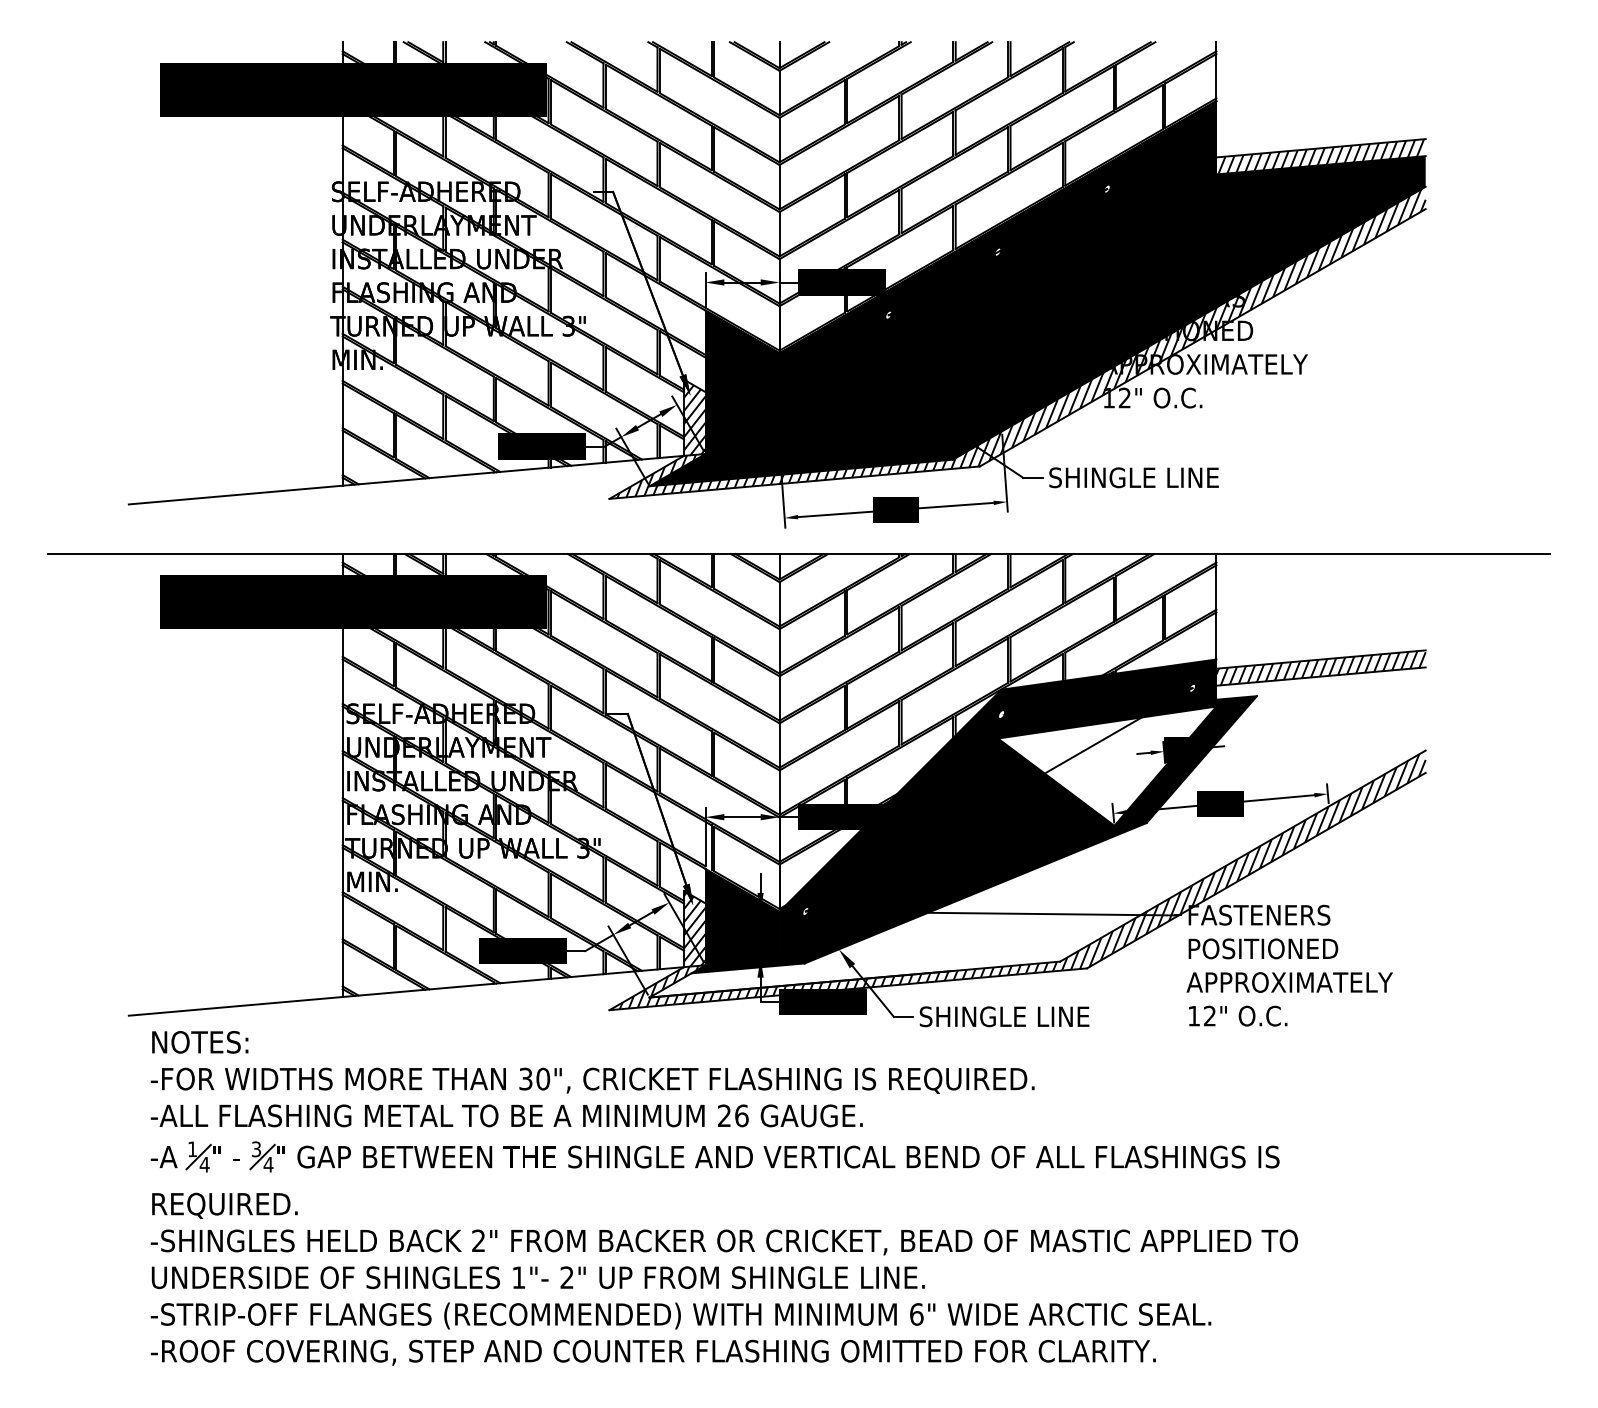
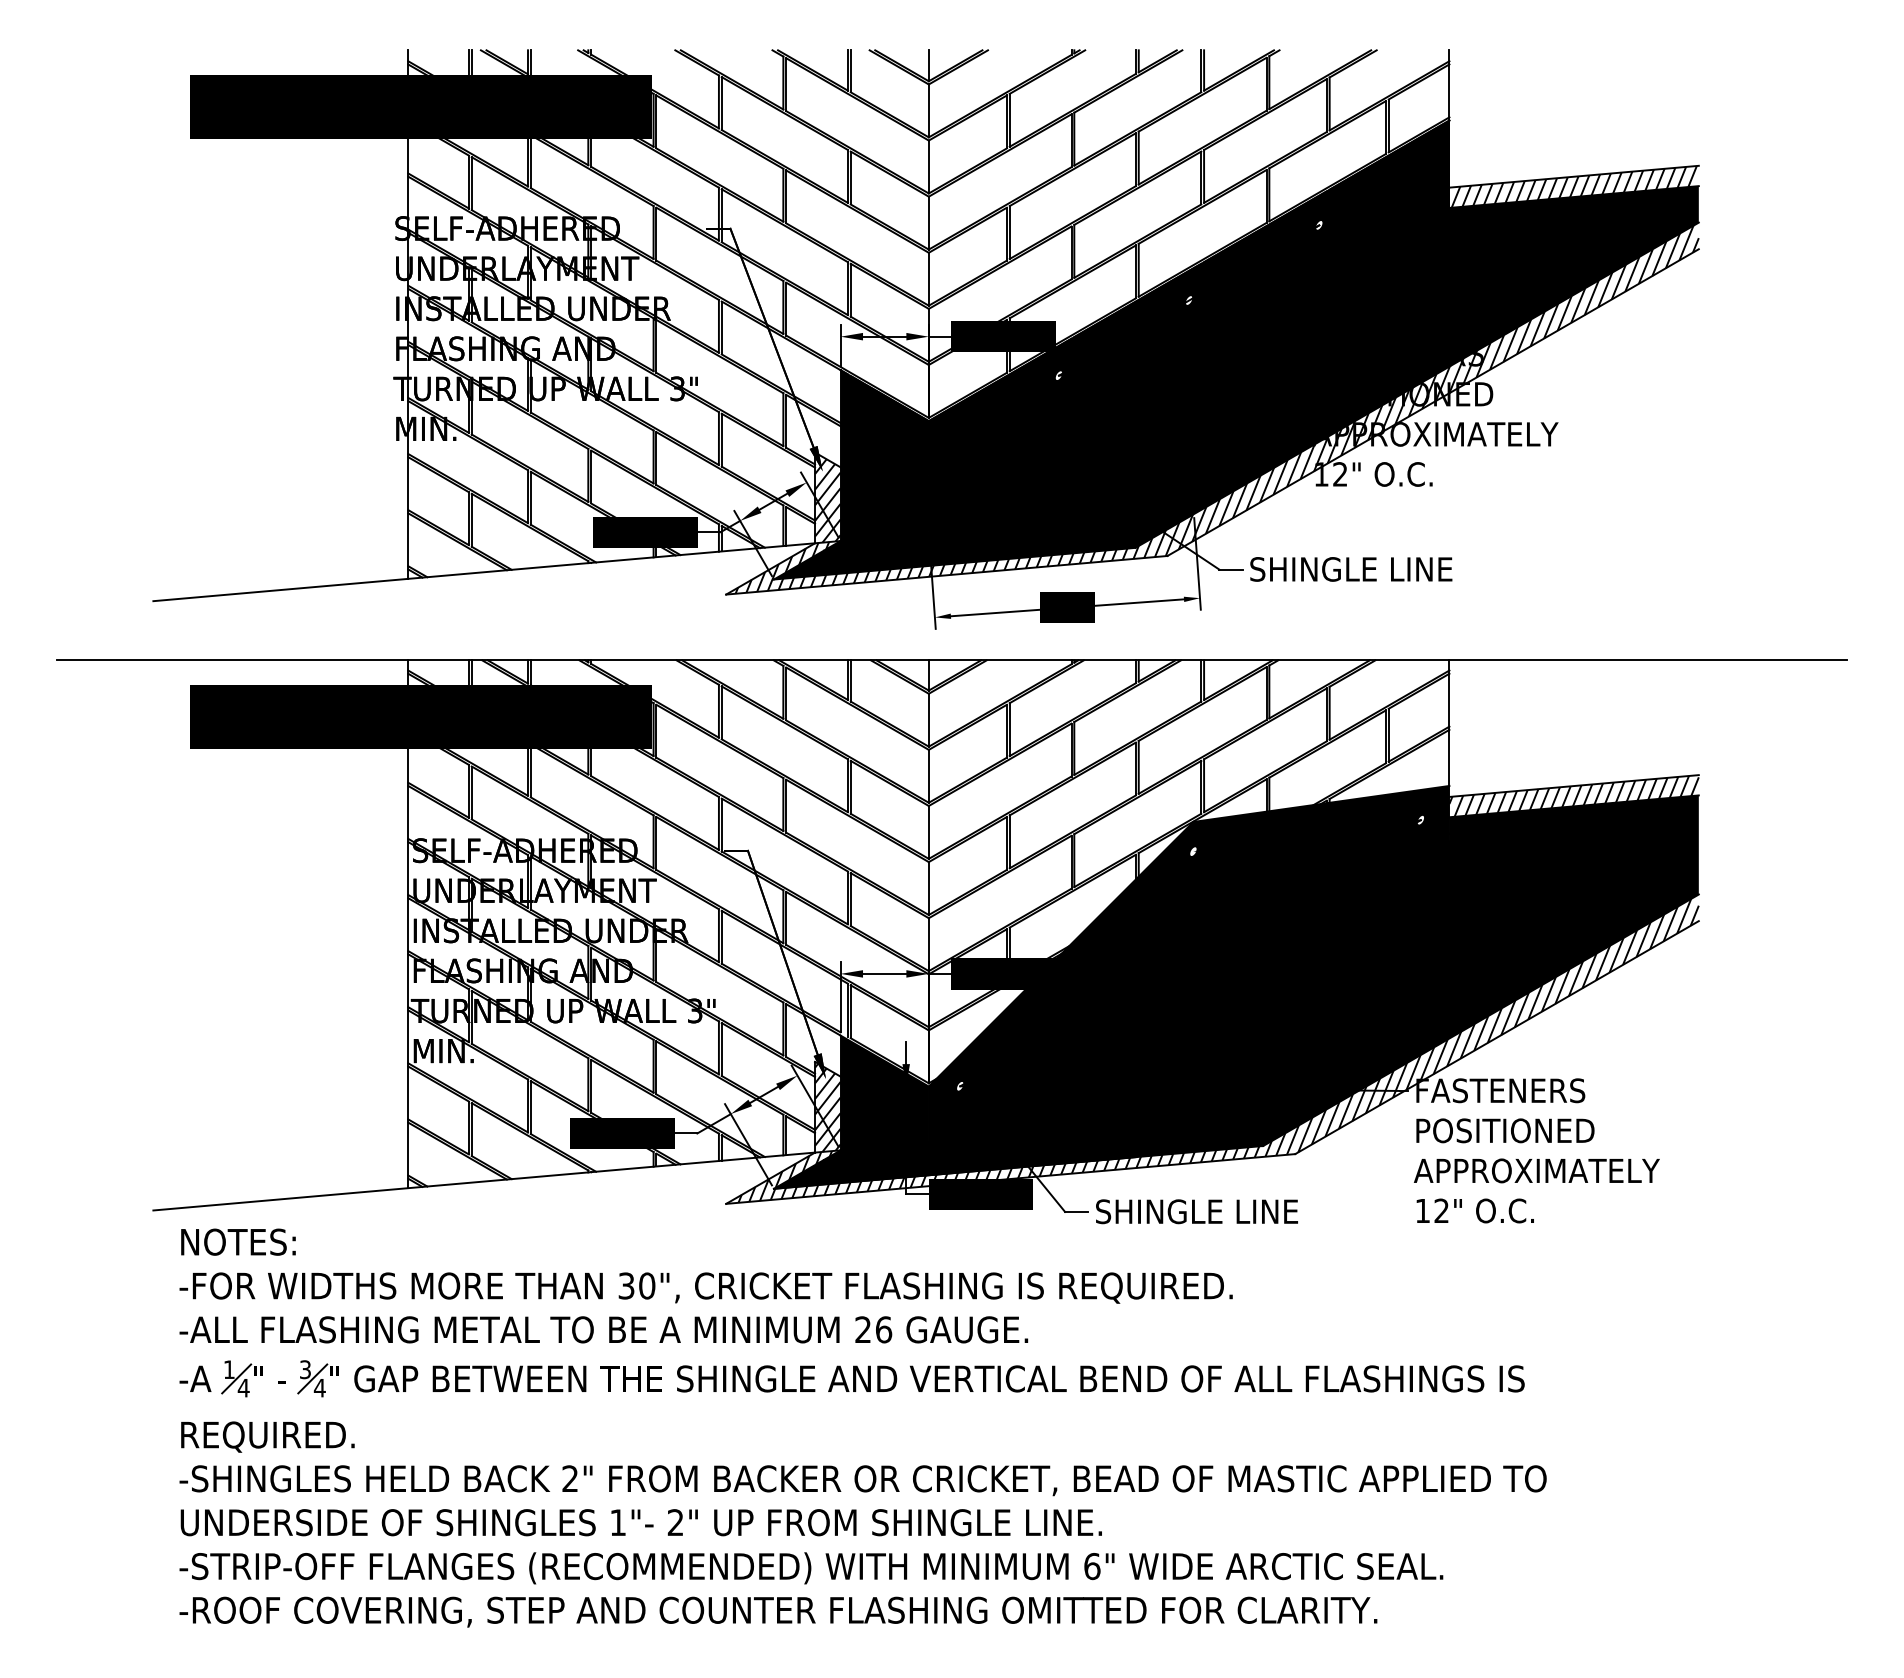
fill: (1106, 765) -> (1318, 912), added
fill: (1037, 832) -> (1236, 992), added

